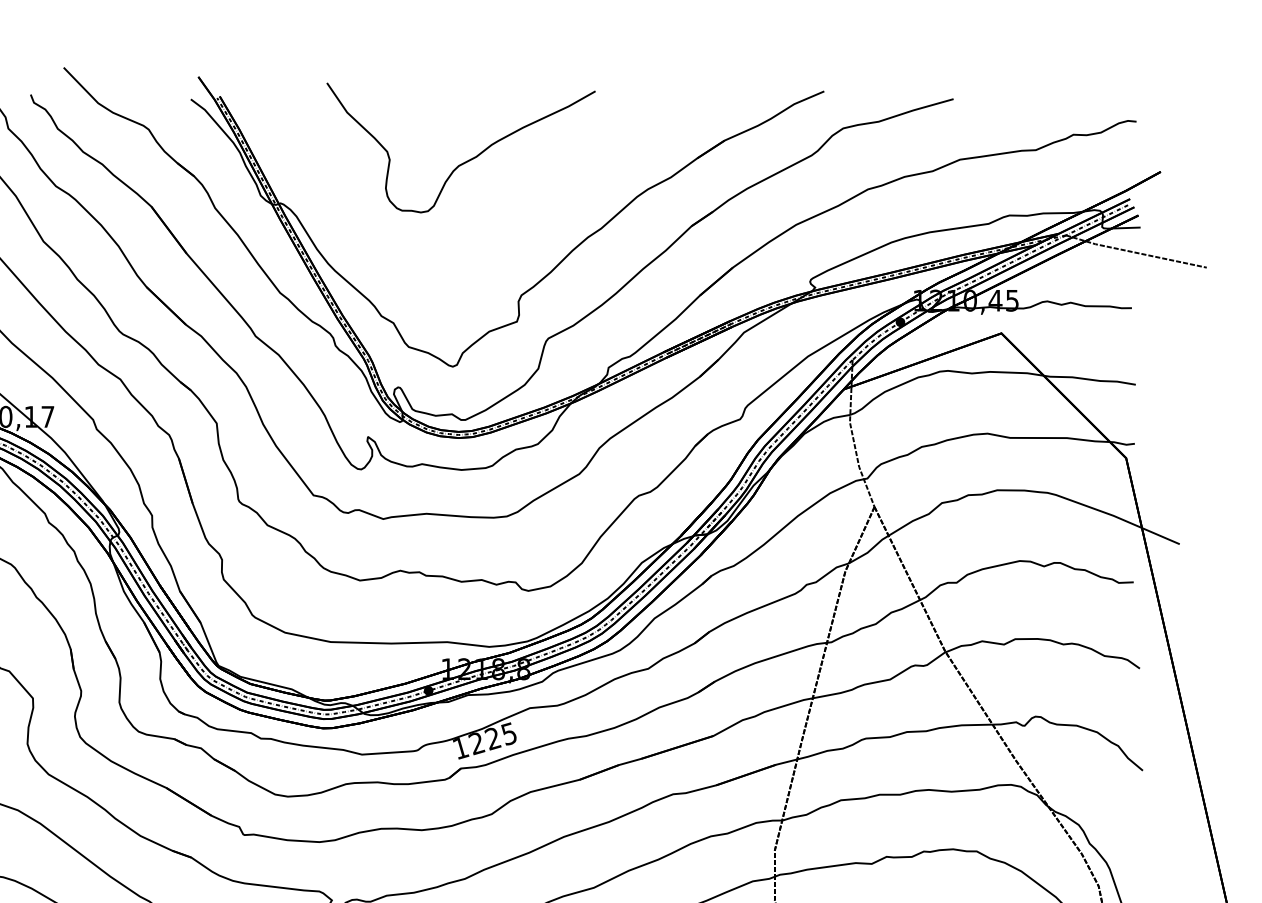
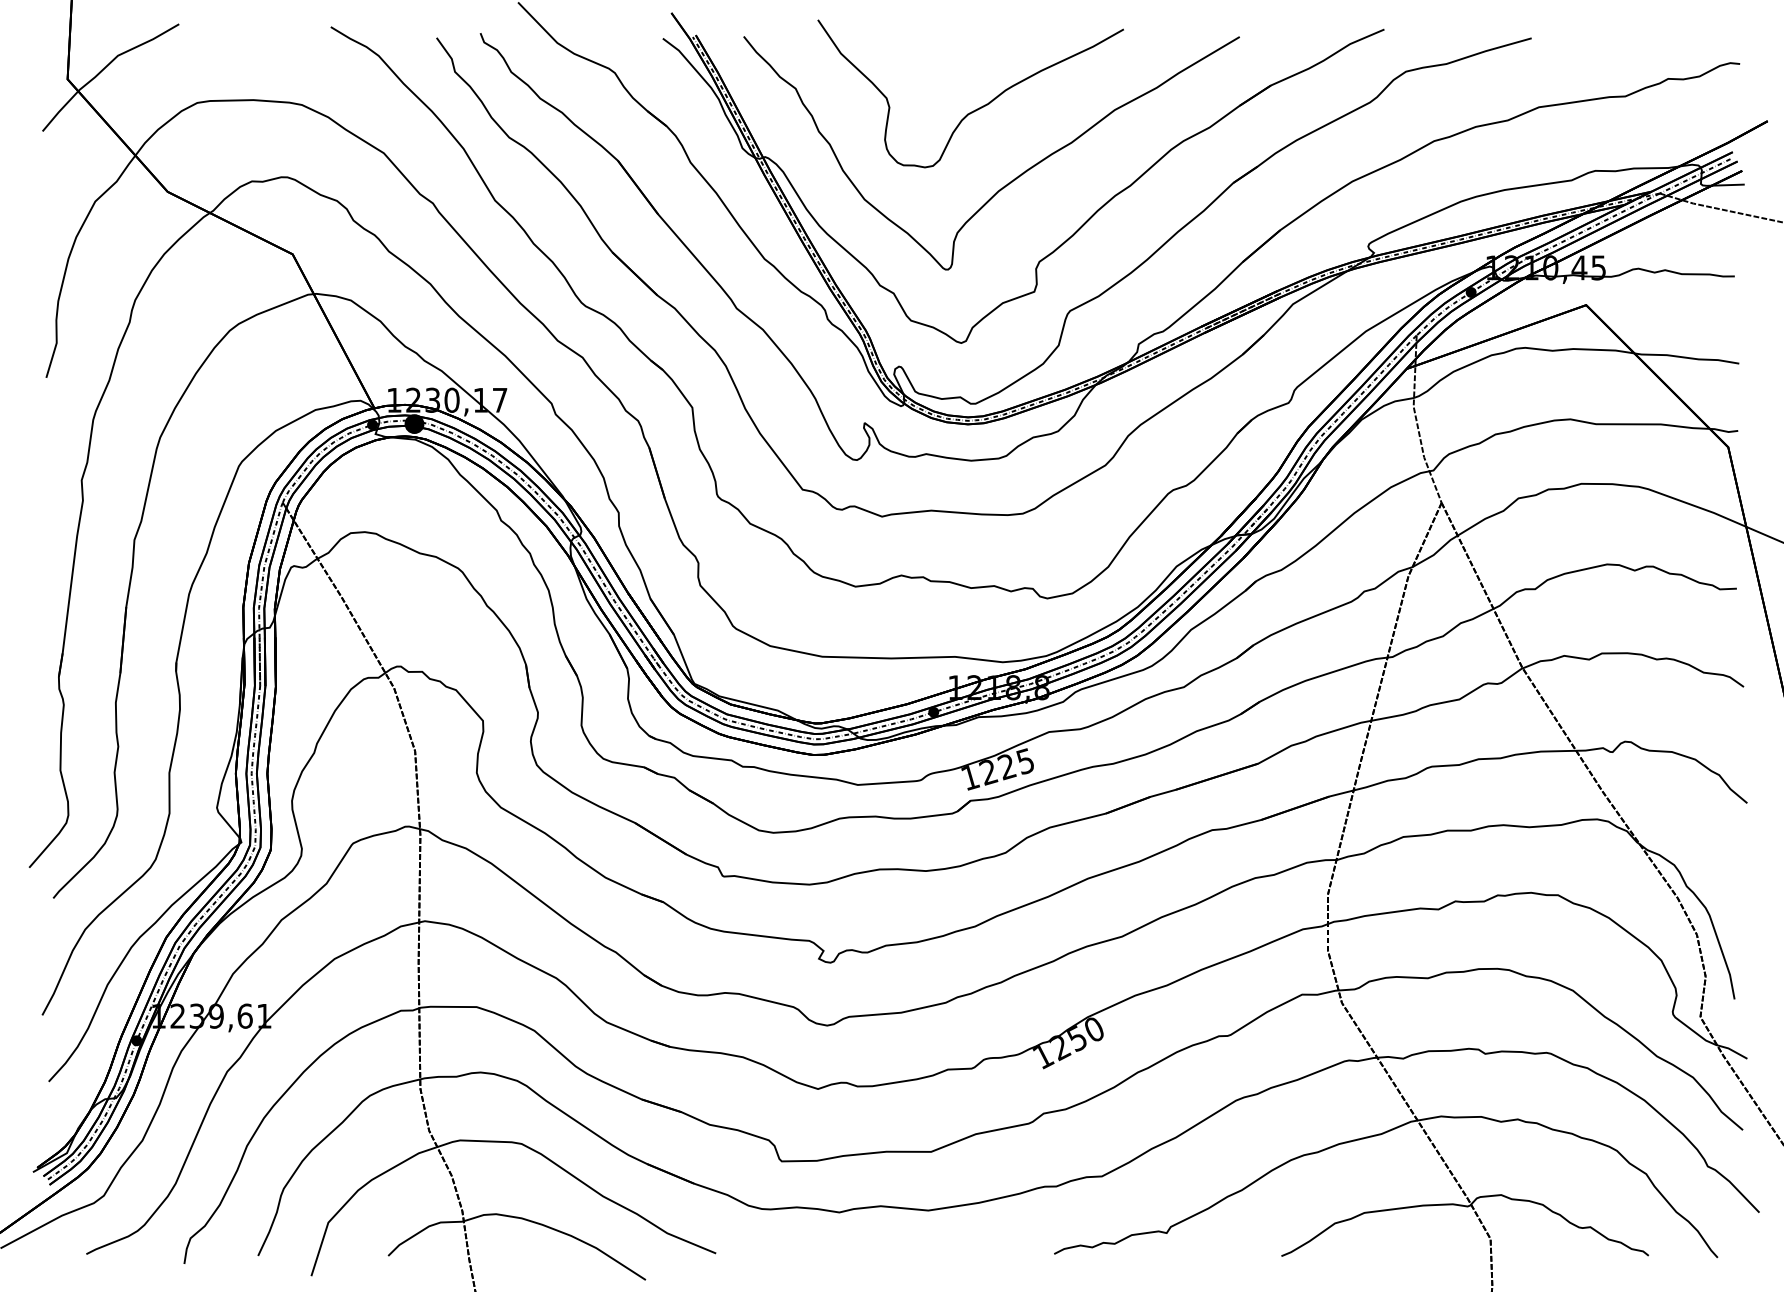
curve: (496, 223) -> (1011, 180), added

